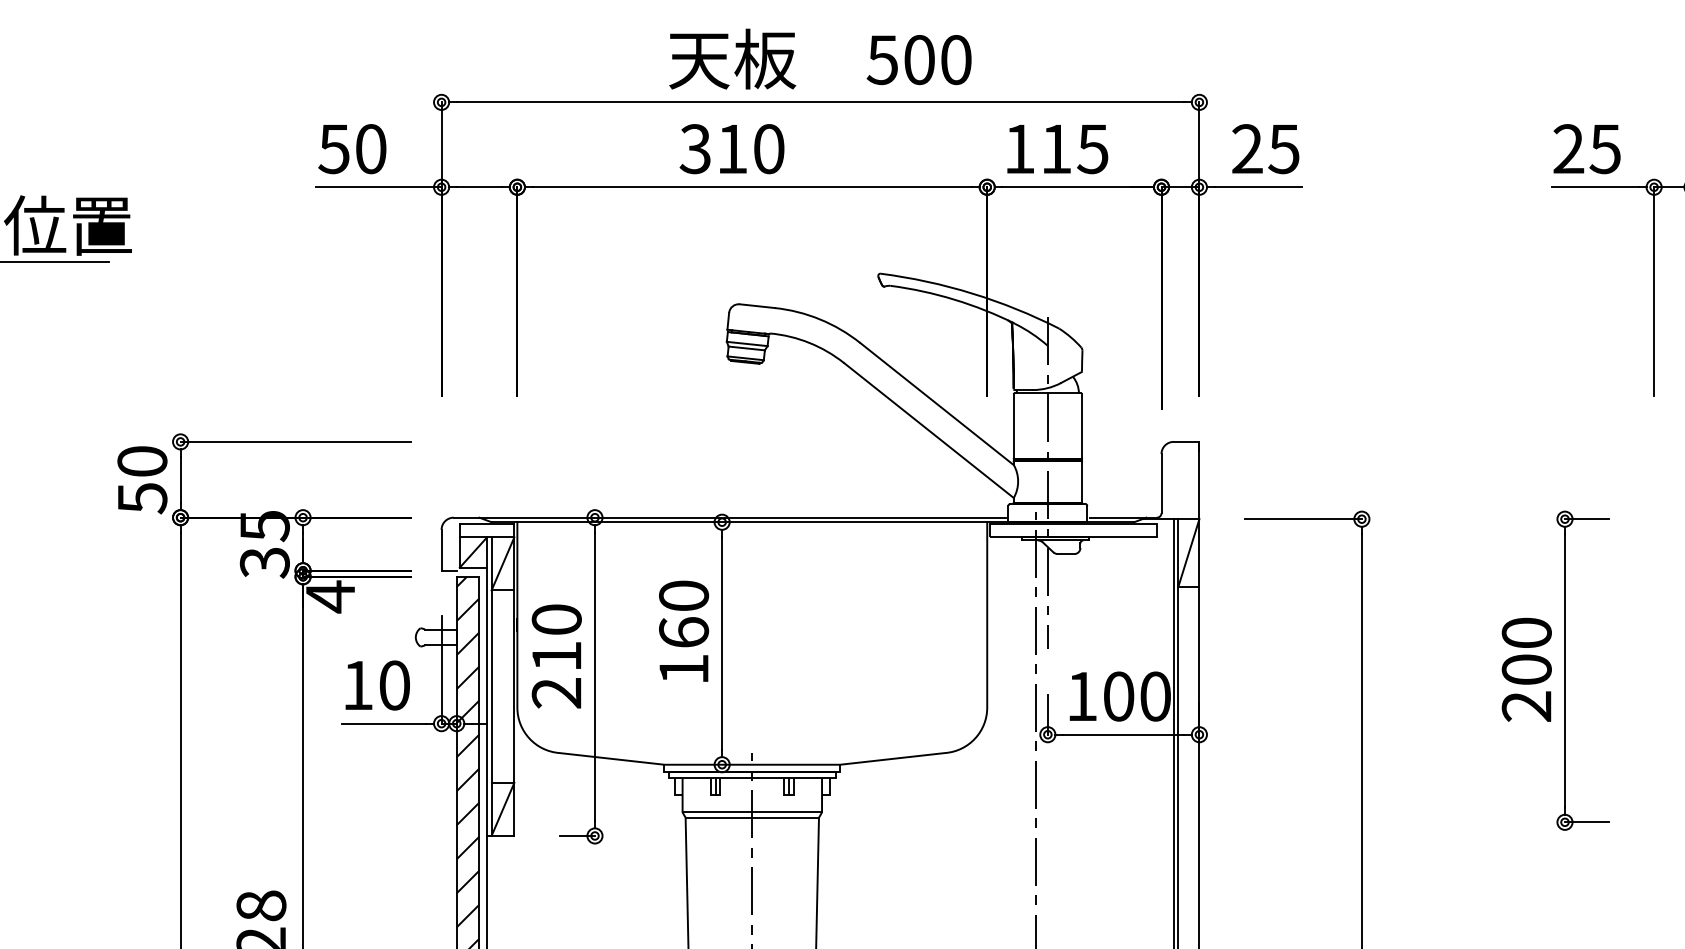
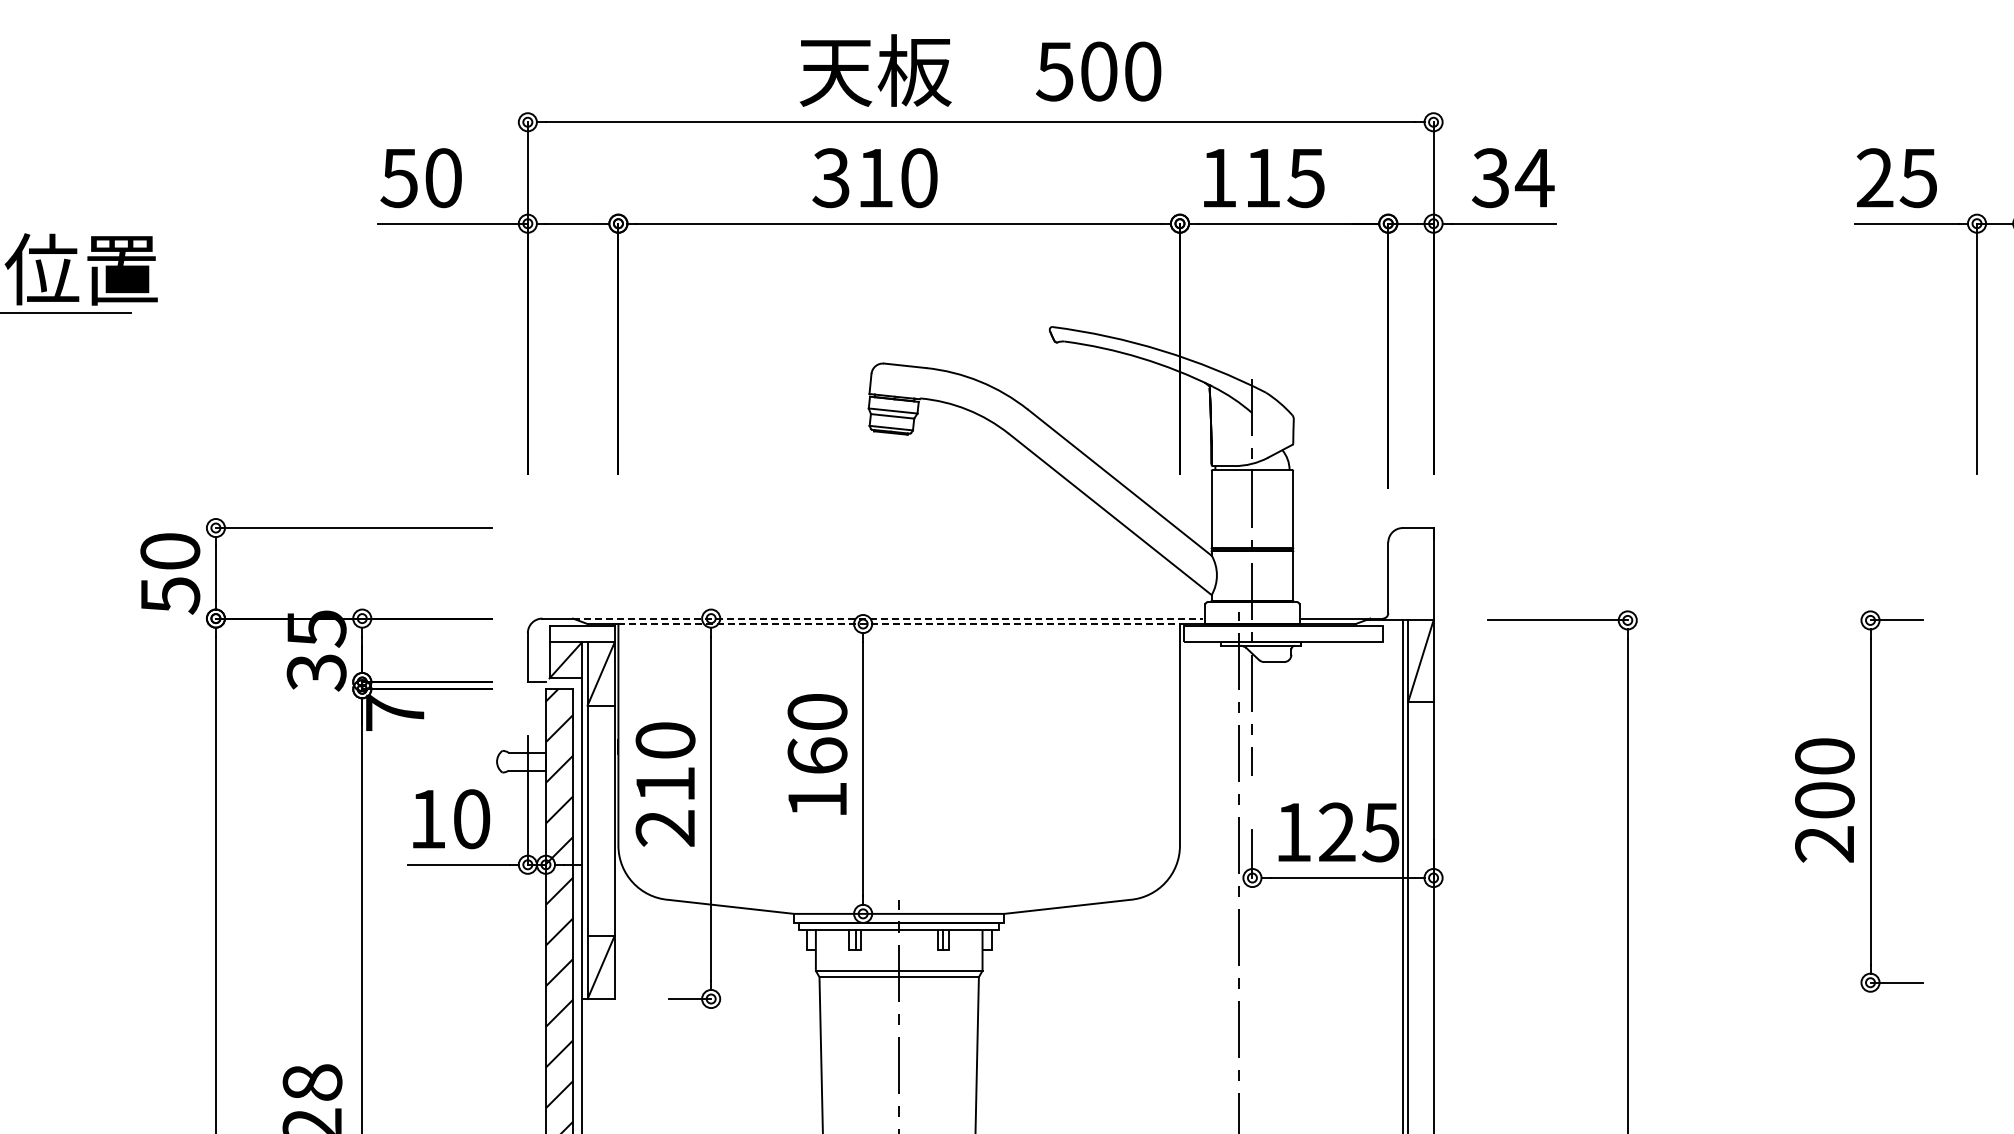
text: (1266, 149) -> (1513, 178), 25 -> 34
line: (742, 517) -> (887, 618), solid -> dashed
line: (752, 522) -> (899, 624), solid -> dashed
text: (330, 597) -> (395, 713), 4 -> 7
text: (1137, 696) -> (1359, 832), 100 -> 125

